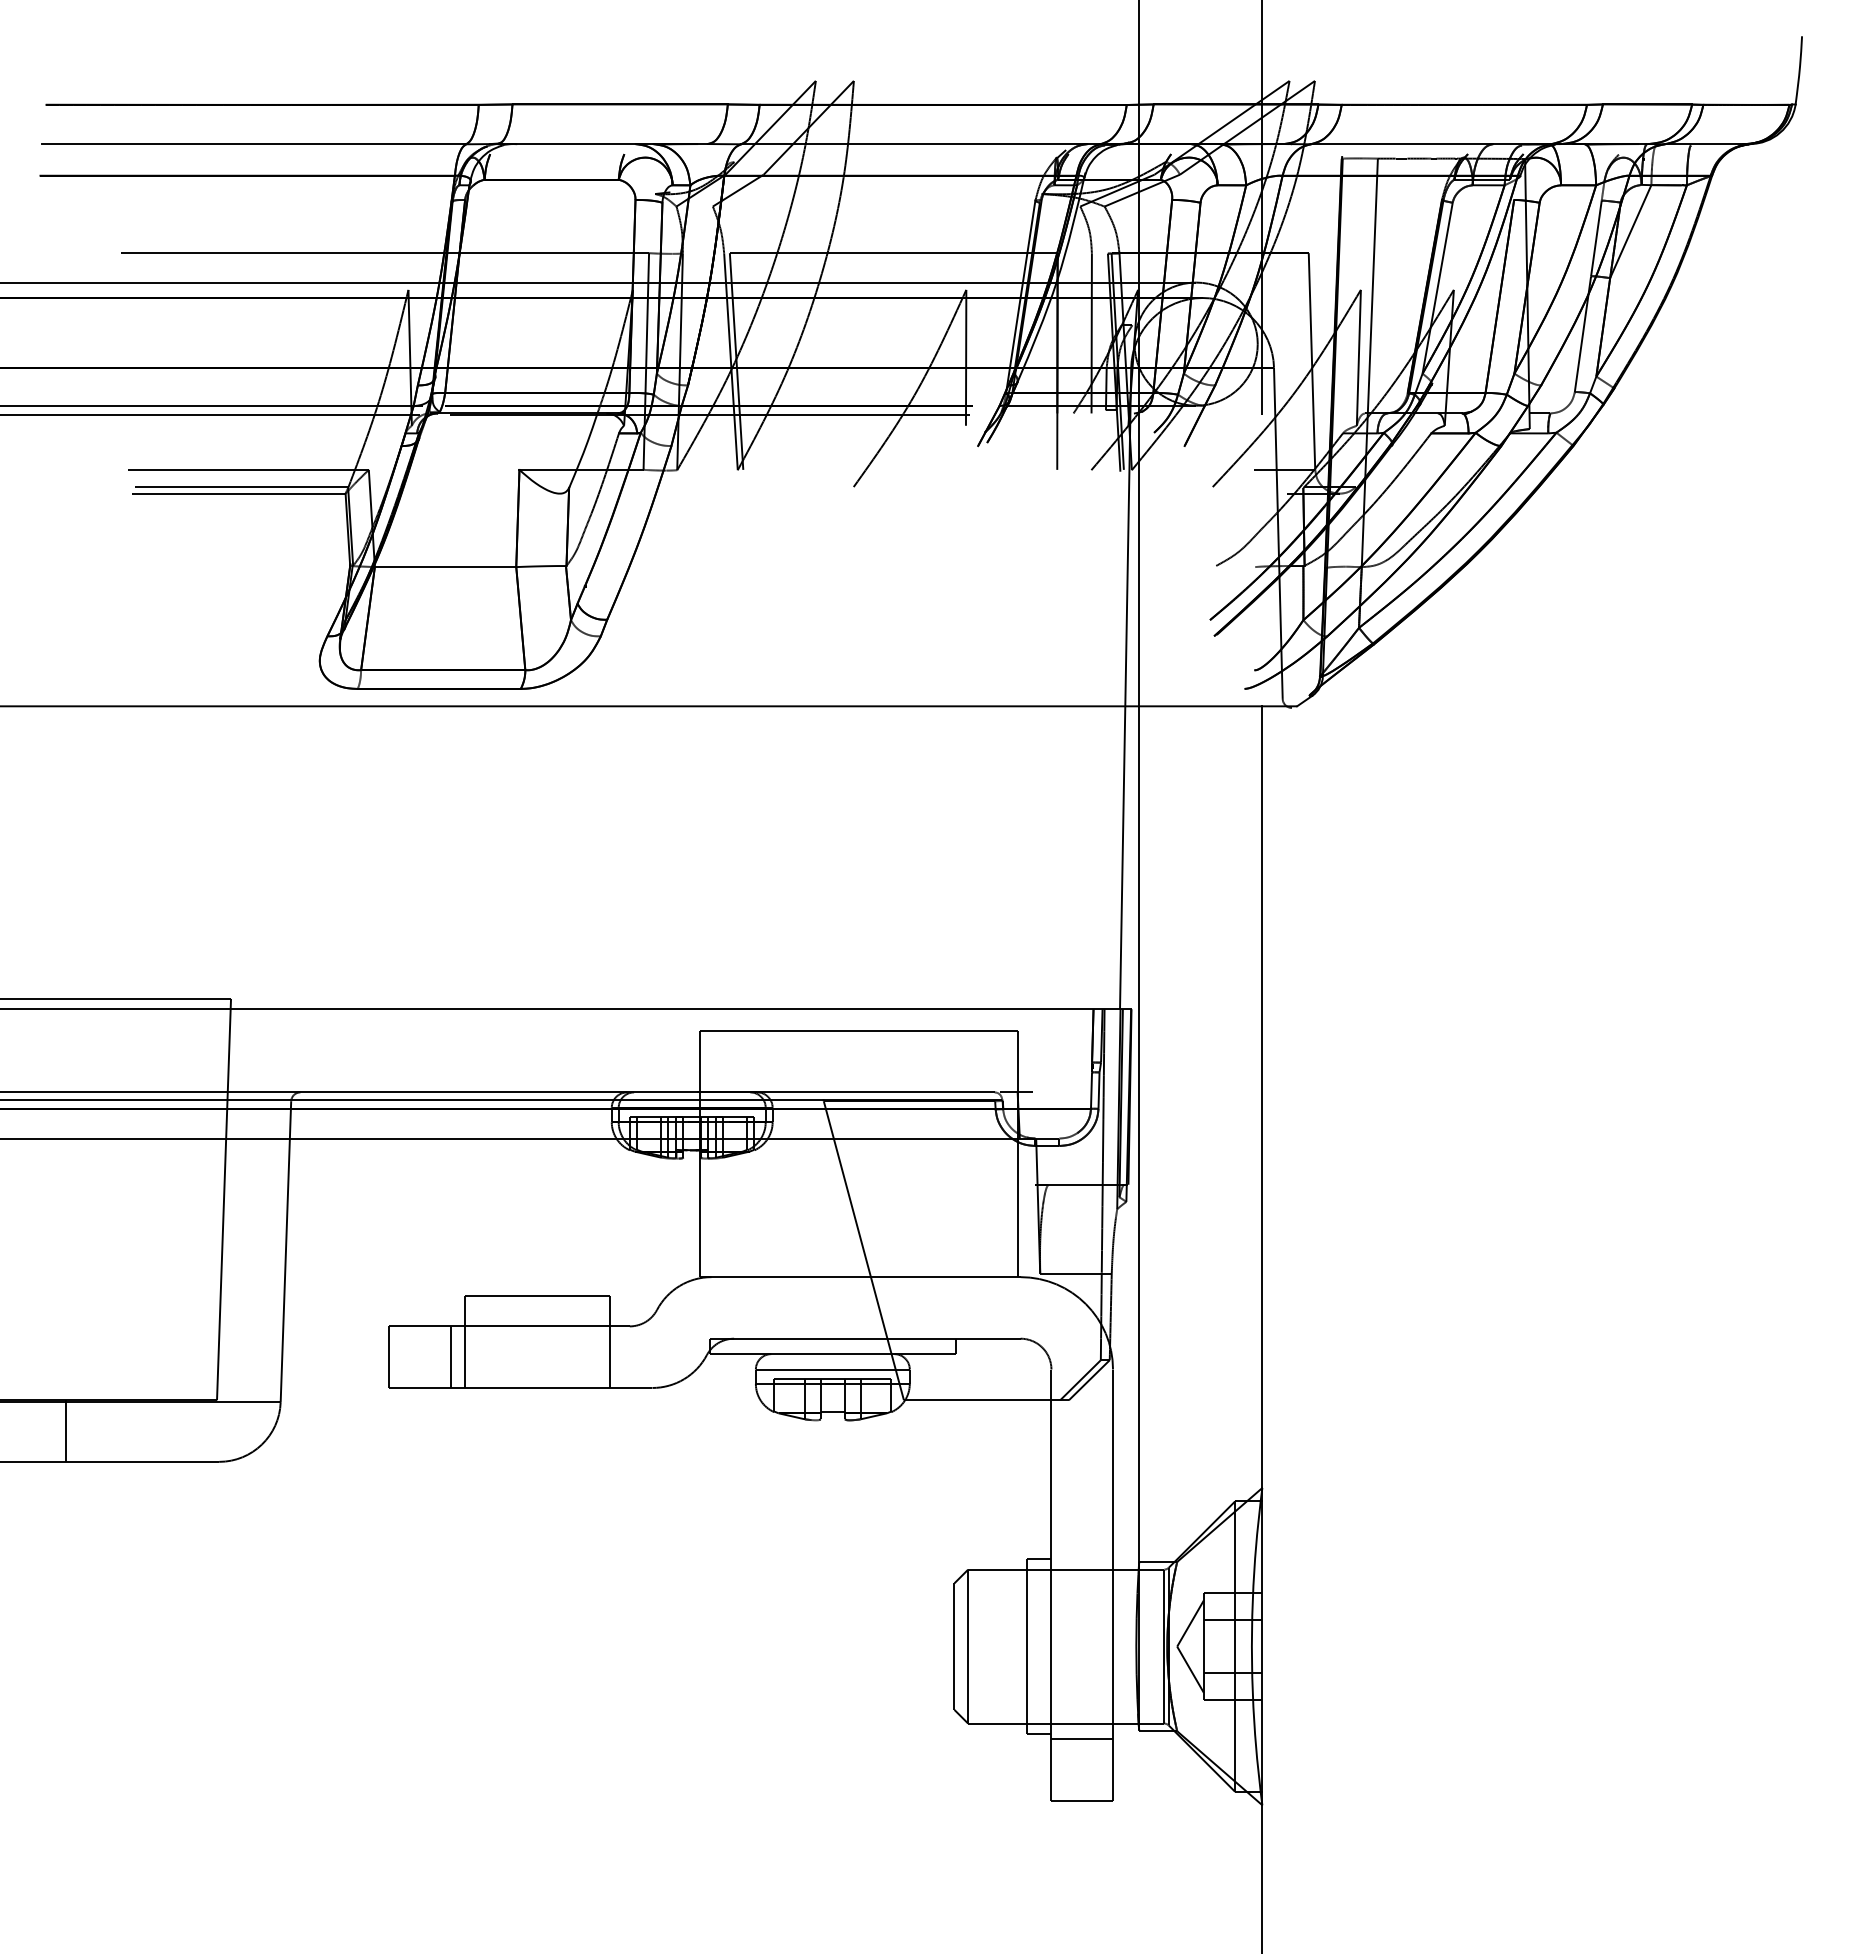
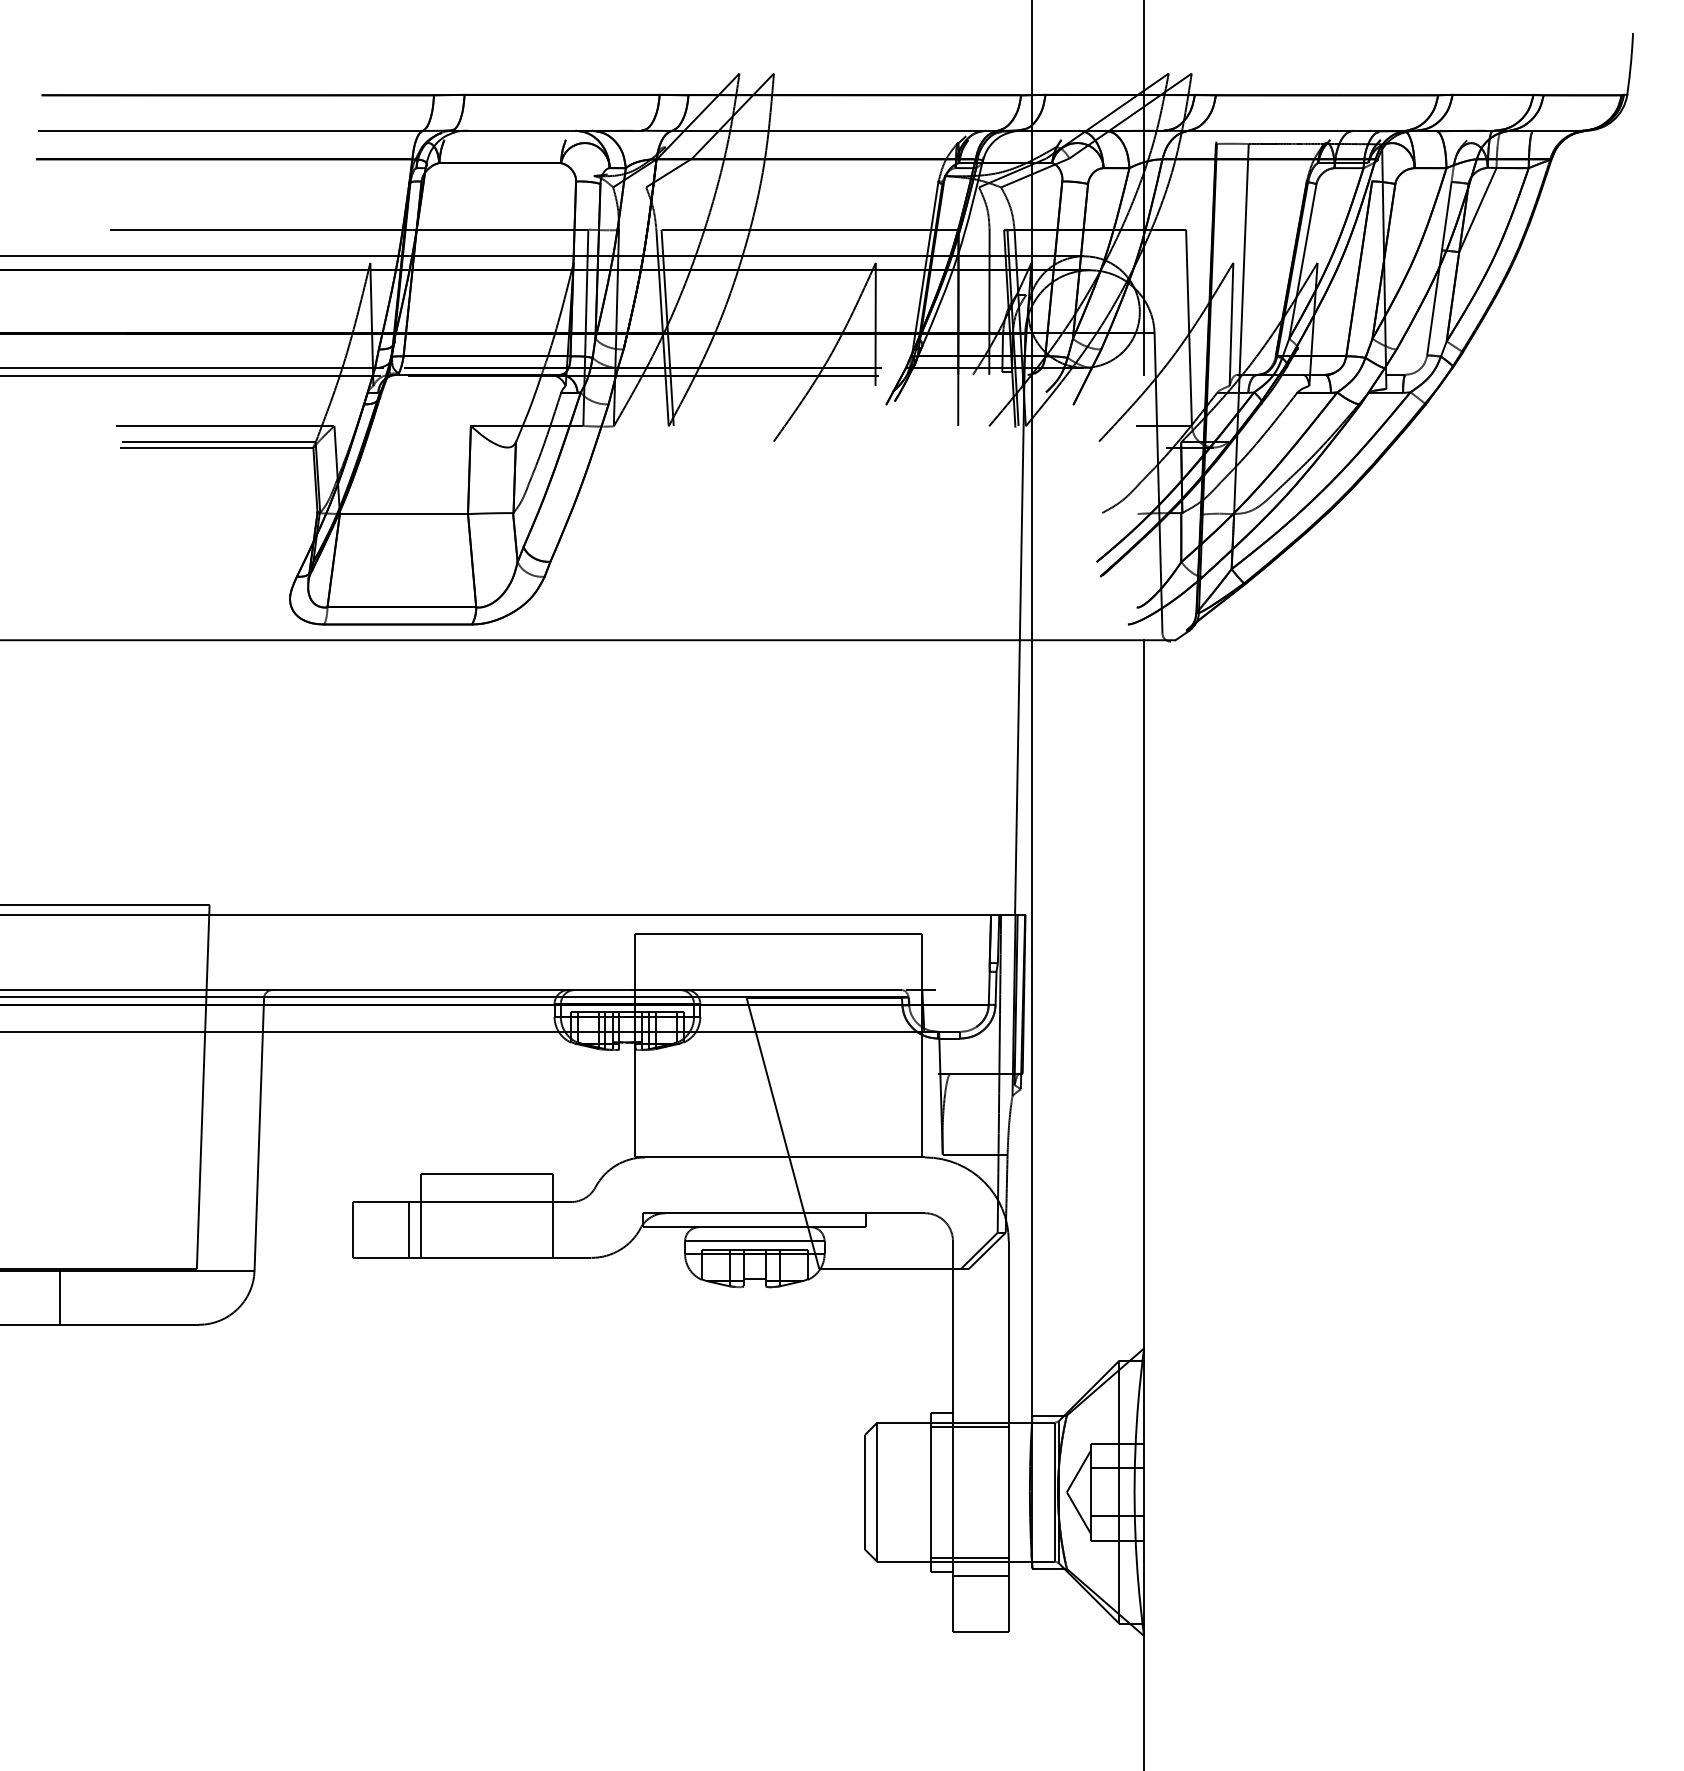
line: (1069, 1574) -> (969, 1426), added
line: (1069, 1718) -> (969, 1557), added

